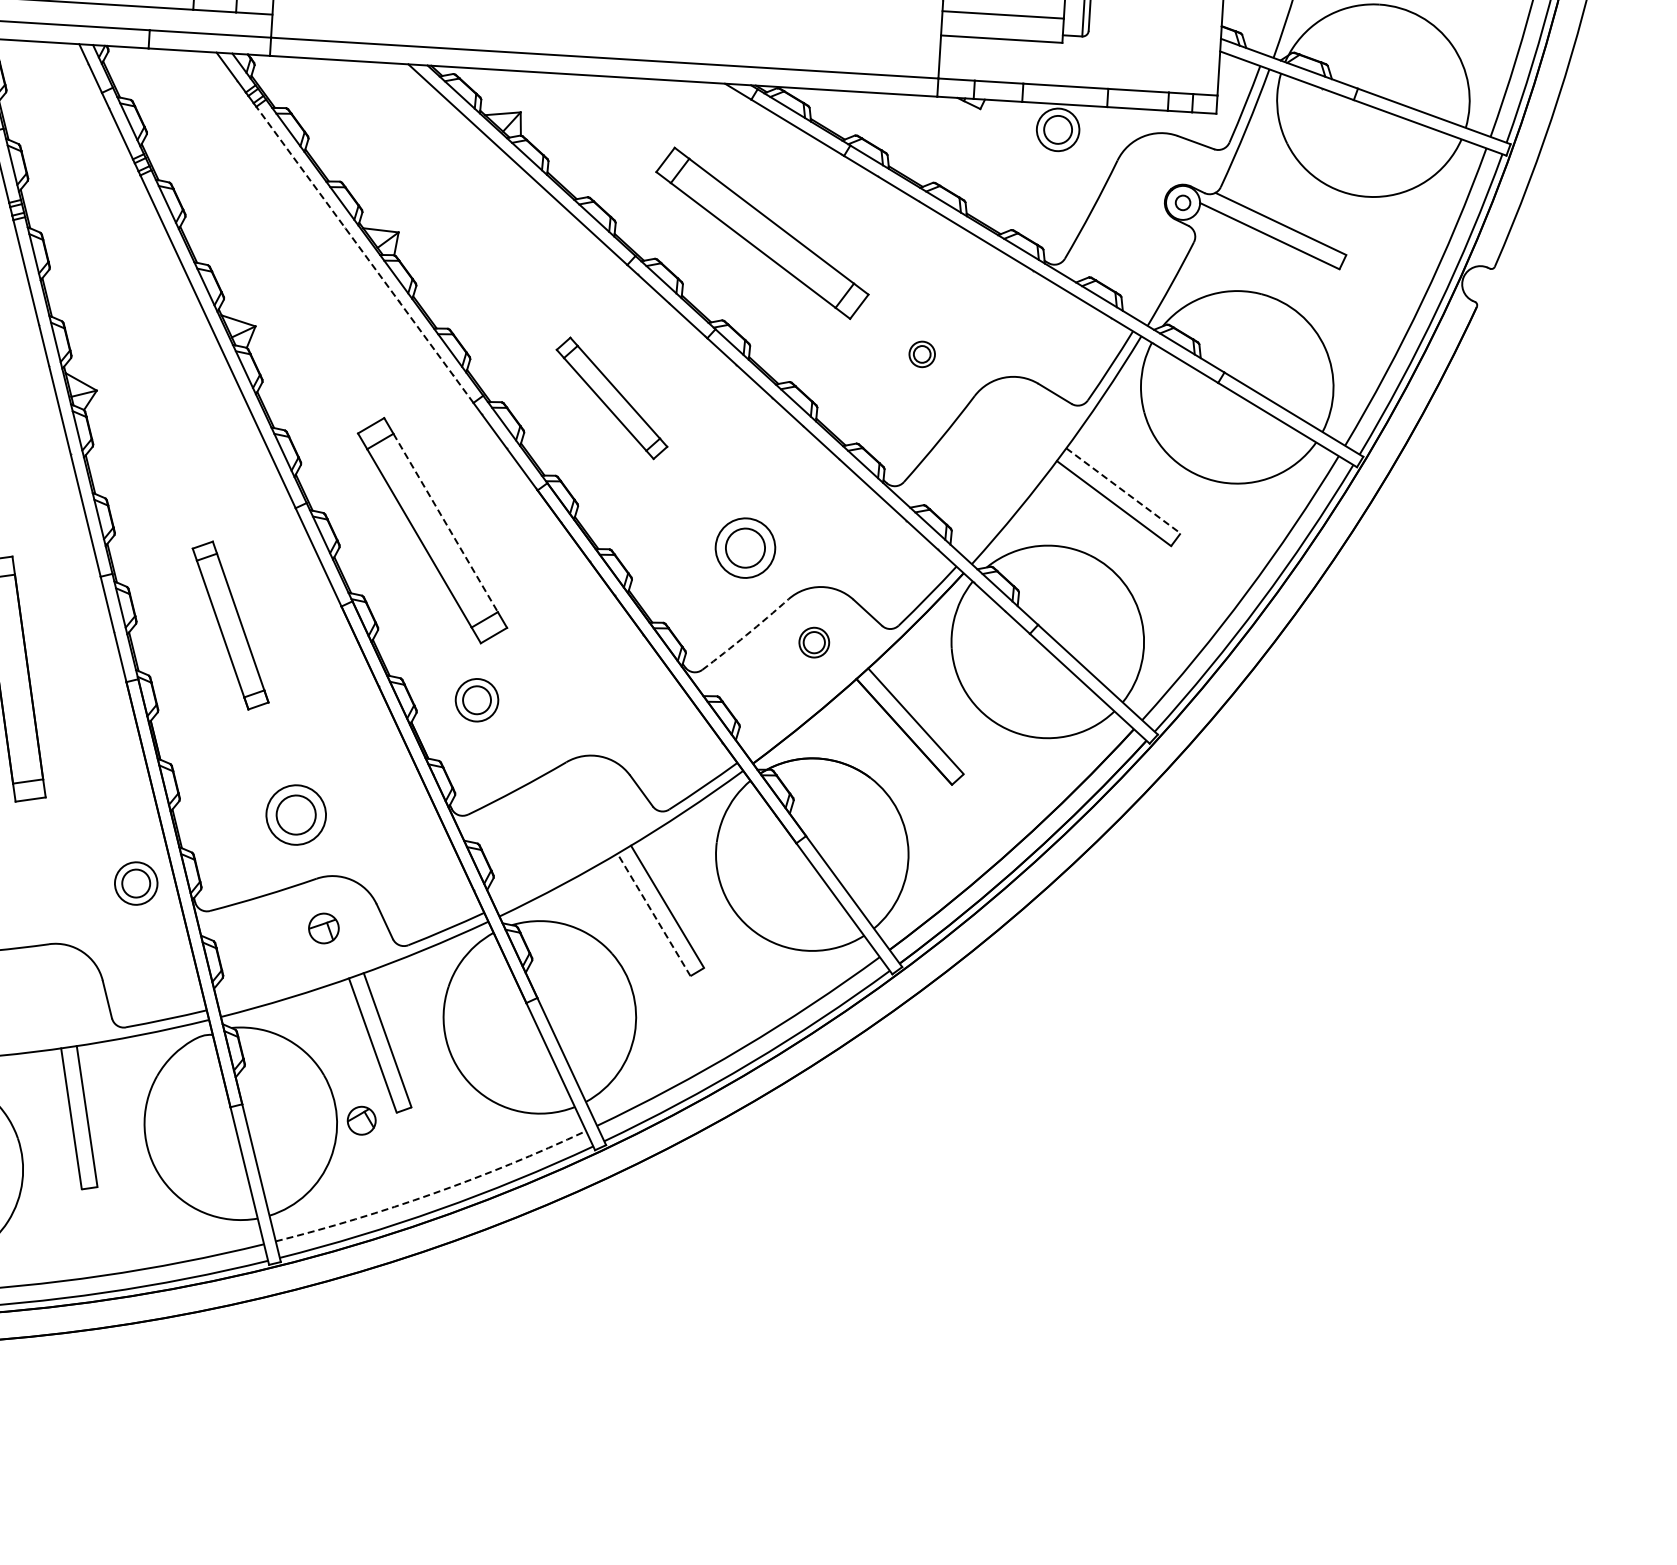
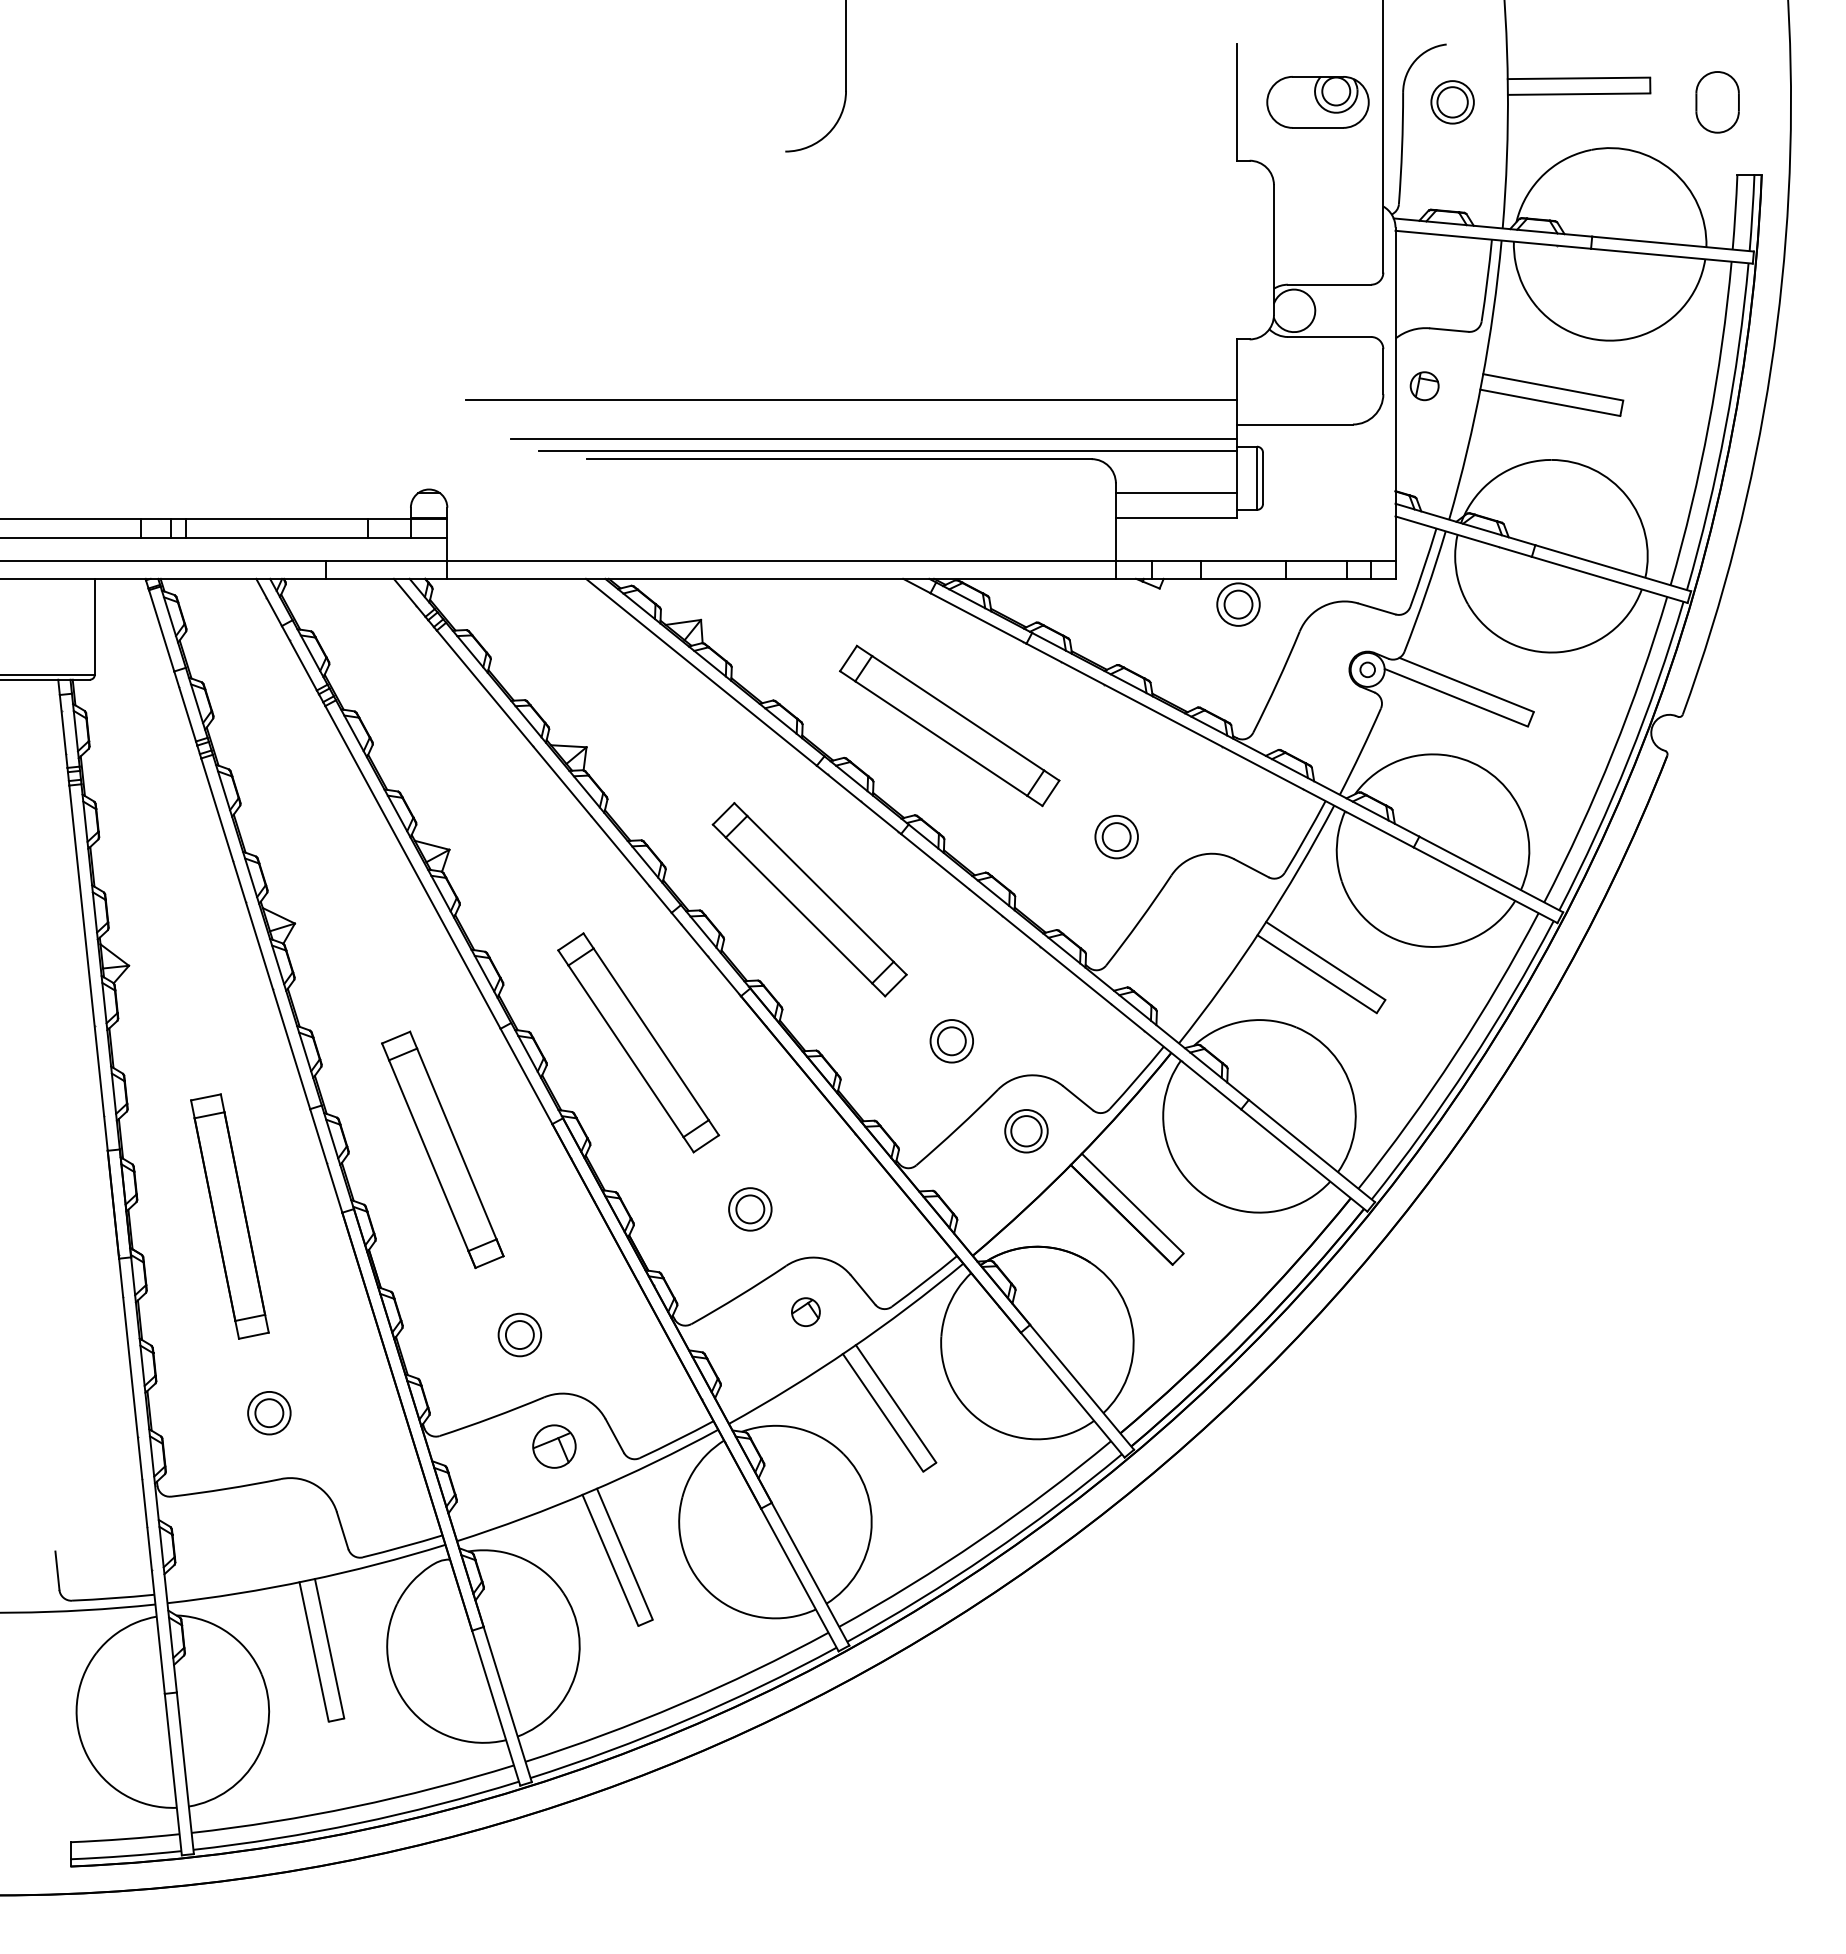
line: (365, 254) -> (554, 771), dashed -> solid
part: (922, 353) -> (1116, 836), size x1.67
part: (611, 398) -> (809, 899), size x1.67
line: (1124, 491) -> (1326, 961), dashed -> solid
line: (445, 523) -> (651, 1034), dashed -> solid
part: (744, 548) -> (951, 1041), size x0.71
part: (230, 625) -> (442, 1149), size x1.43
arc: (746, 635) -> (958, 1128), dashed -> solid
part: (814, 642) -> (1026, 1131), size x1.43
part: (477, 700) -> (750, 1209), moved
part: (295, 814) -> (519, 1334), size x0.71
part: (136, 883) -> (269, 1413), moved
line: (653, 914) -> (882, 1412), dashed -> solid
part: (323, 928) -> (554, 1446), size x1.43
part: (361, 1120) -> (805, 1311), moved
arc: (433, 1193) -> (680, 1704), dashed -> solid

